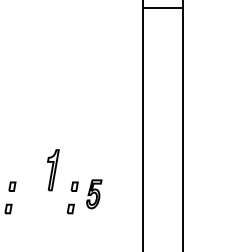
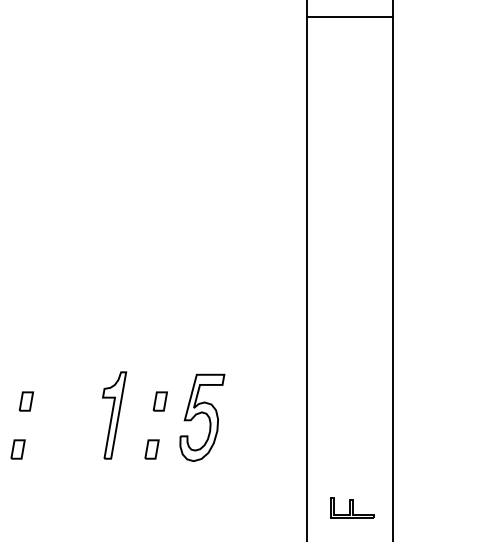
part: (53, 170) -> (114, 416), moved
part: (94, 194) -> (202, 418), size x1.43
part: (163, 236) -> (351, 508), added

